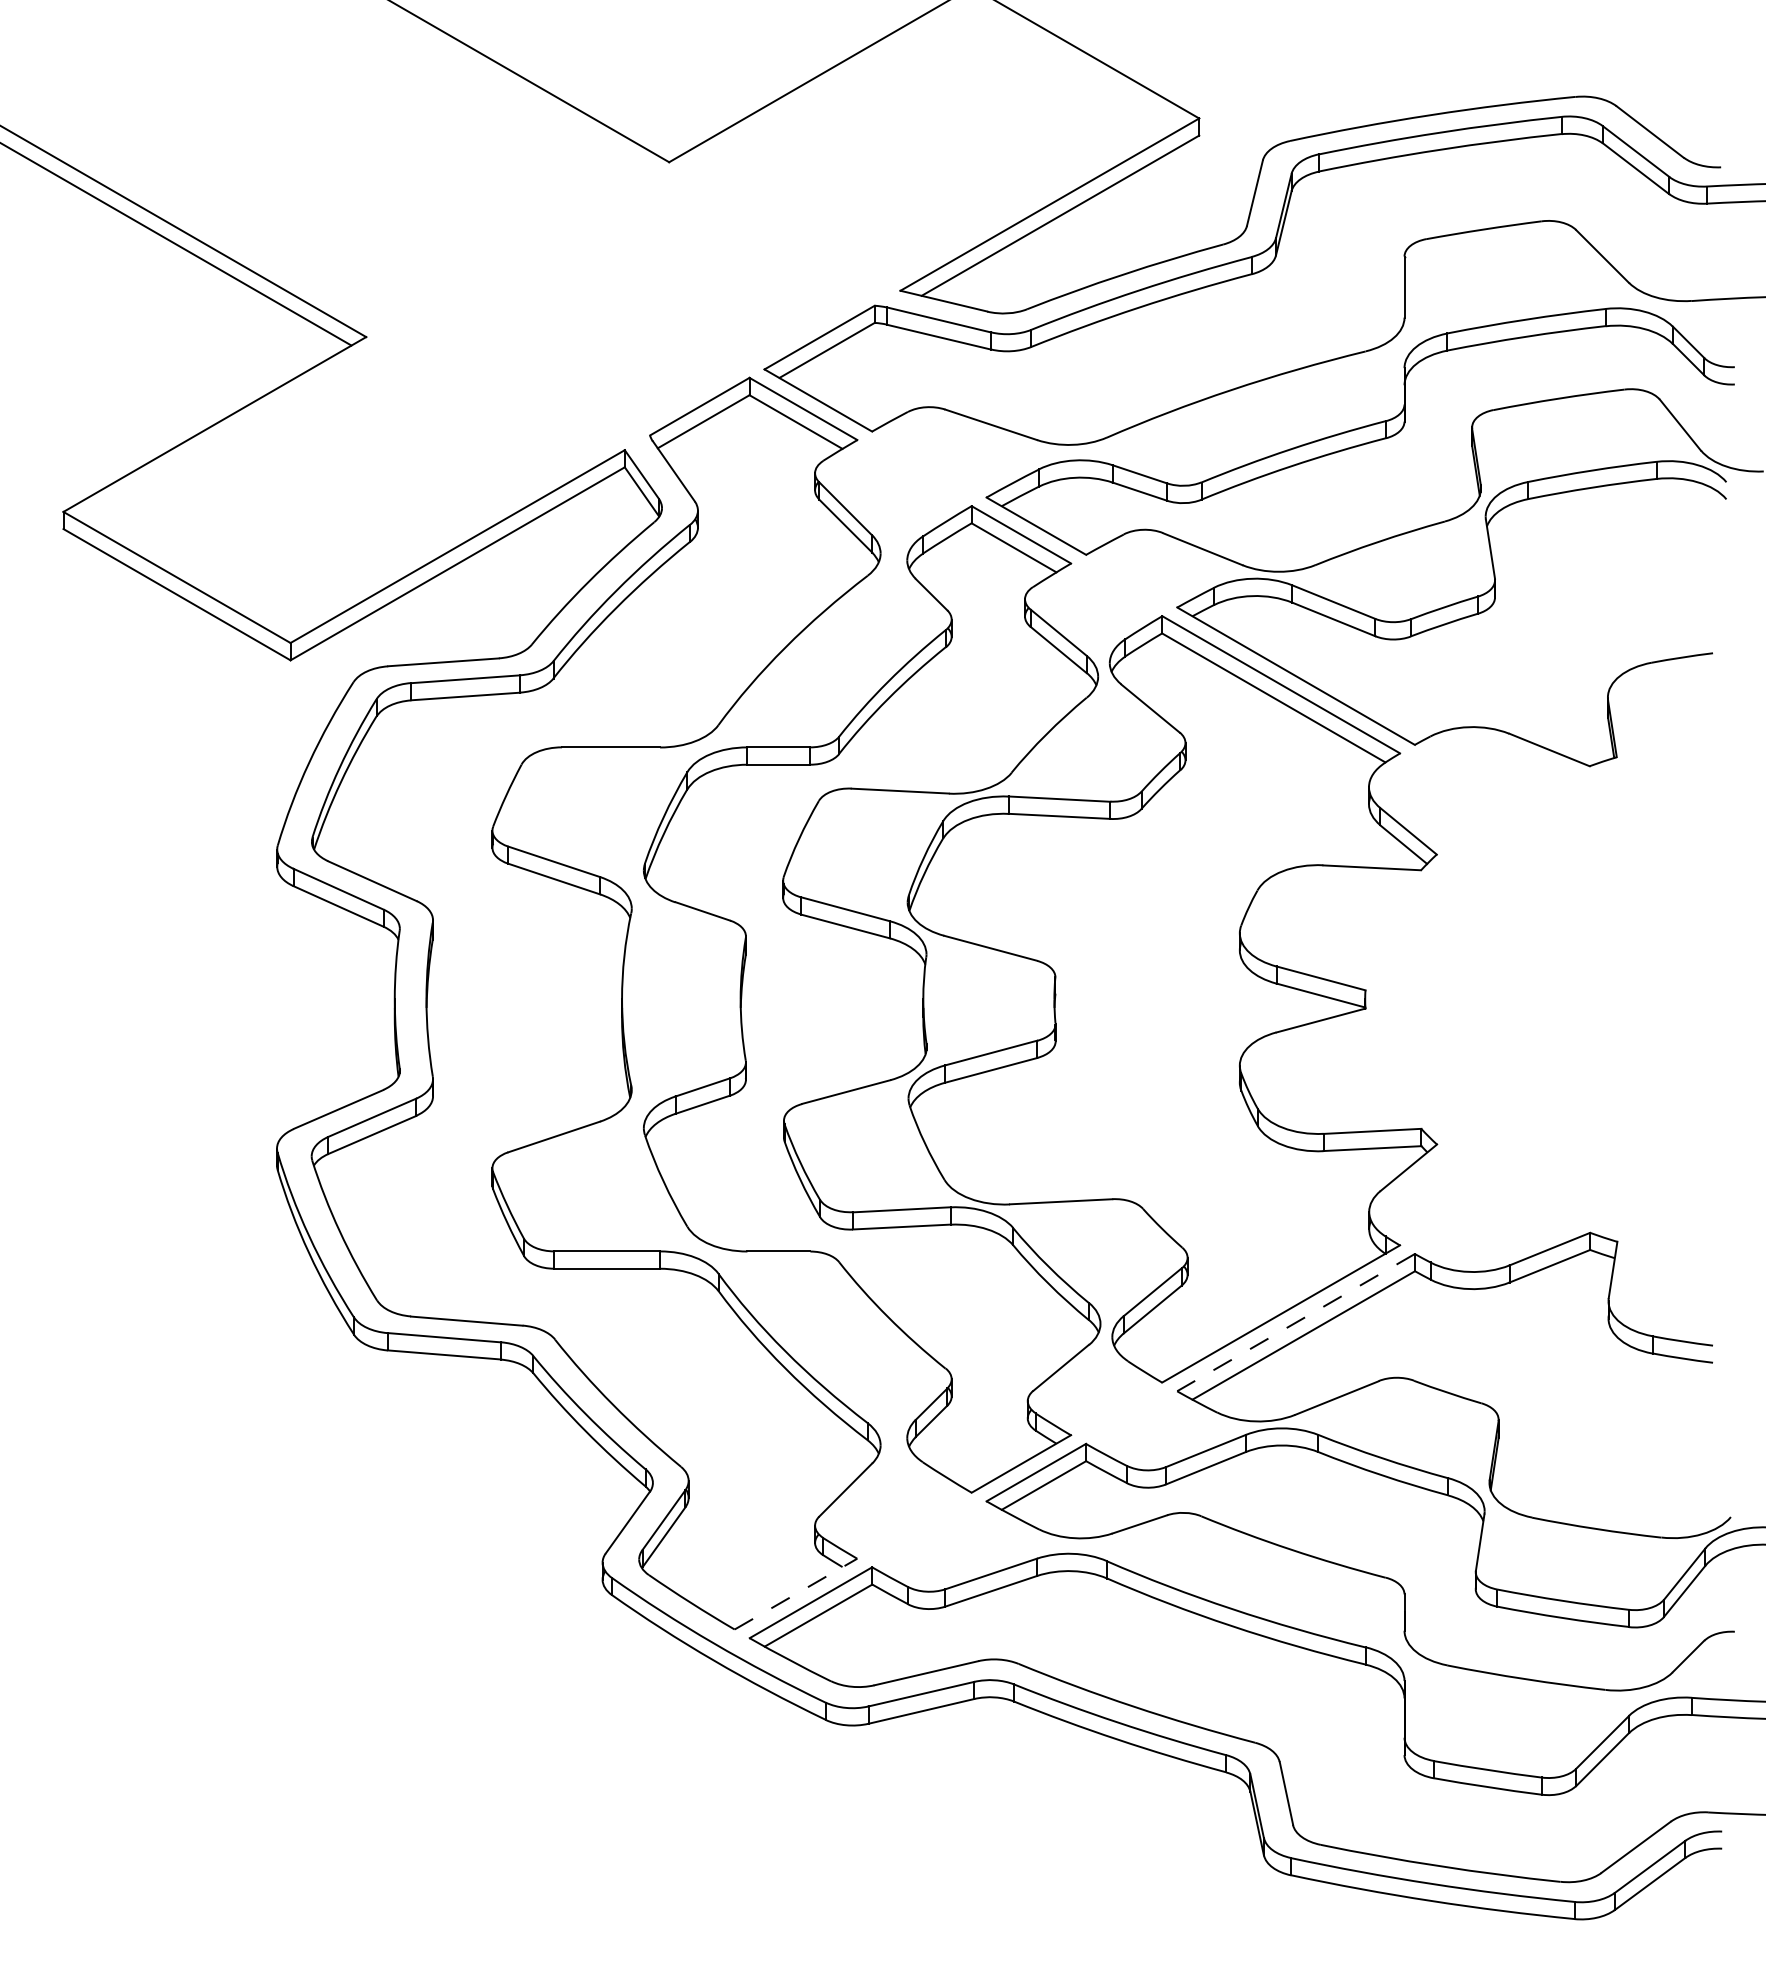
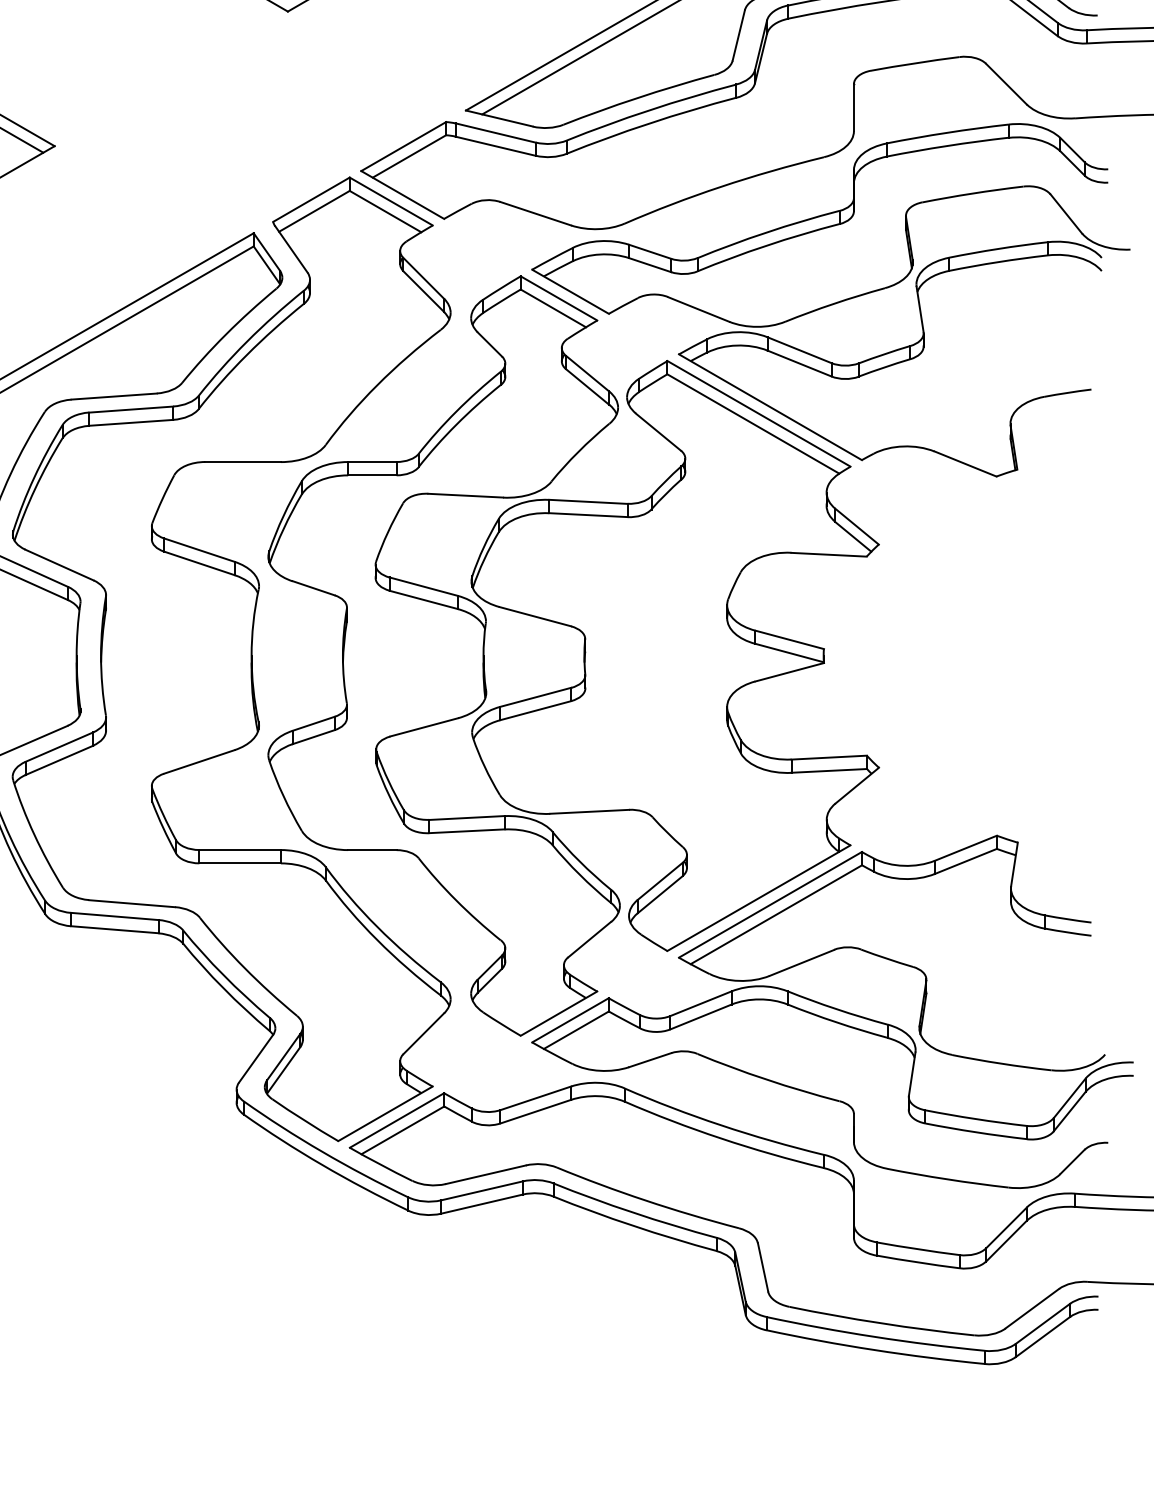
line: (1295, 1322) -> (770, 904), dashed -> solid
line: (796, 1594) -> (385, 1114), dashed -> solid

